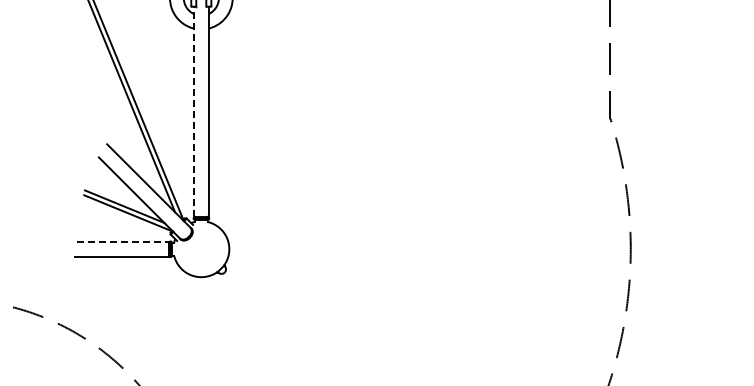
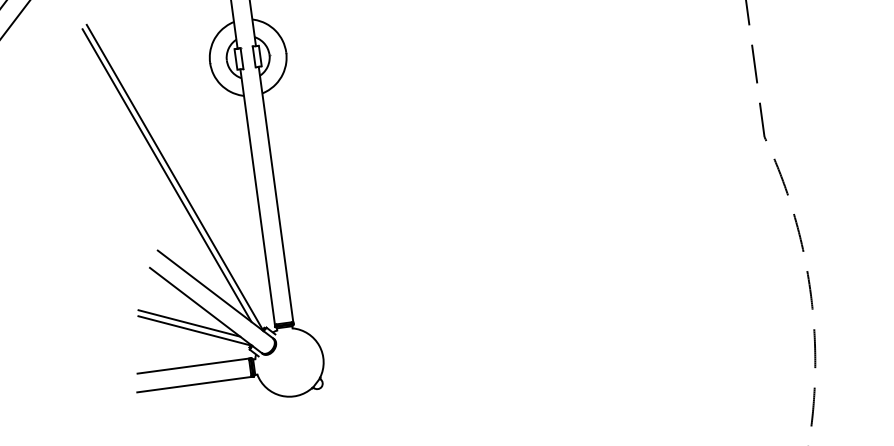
line: (193, 111) -> (257, 196), dashed -> solid
line: (123, 241) -> (193, 365), dashed -> solid

